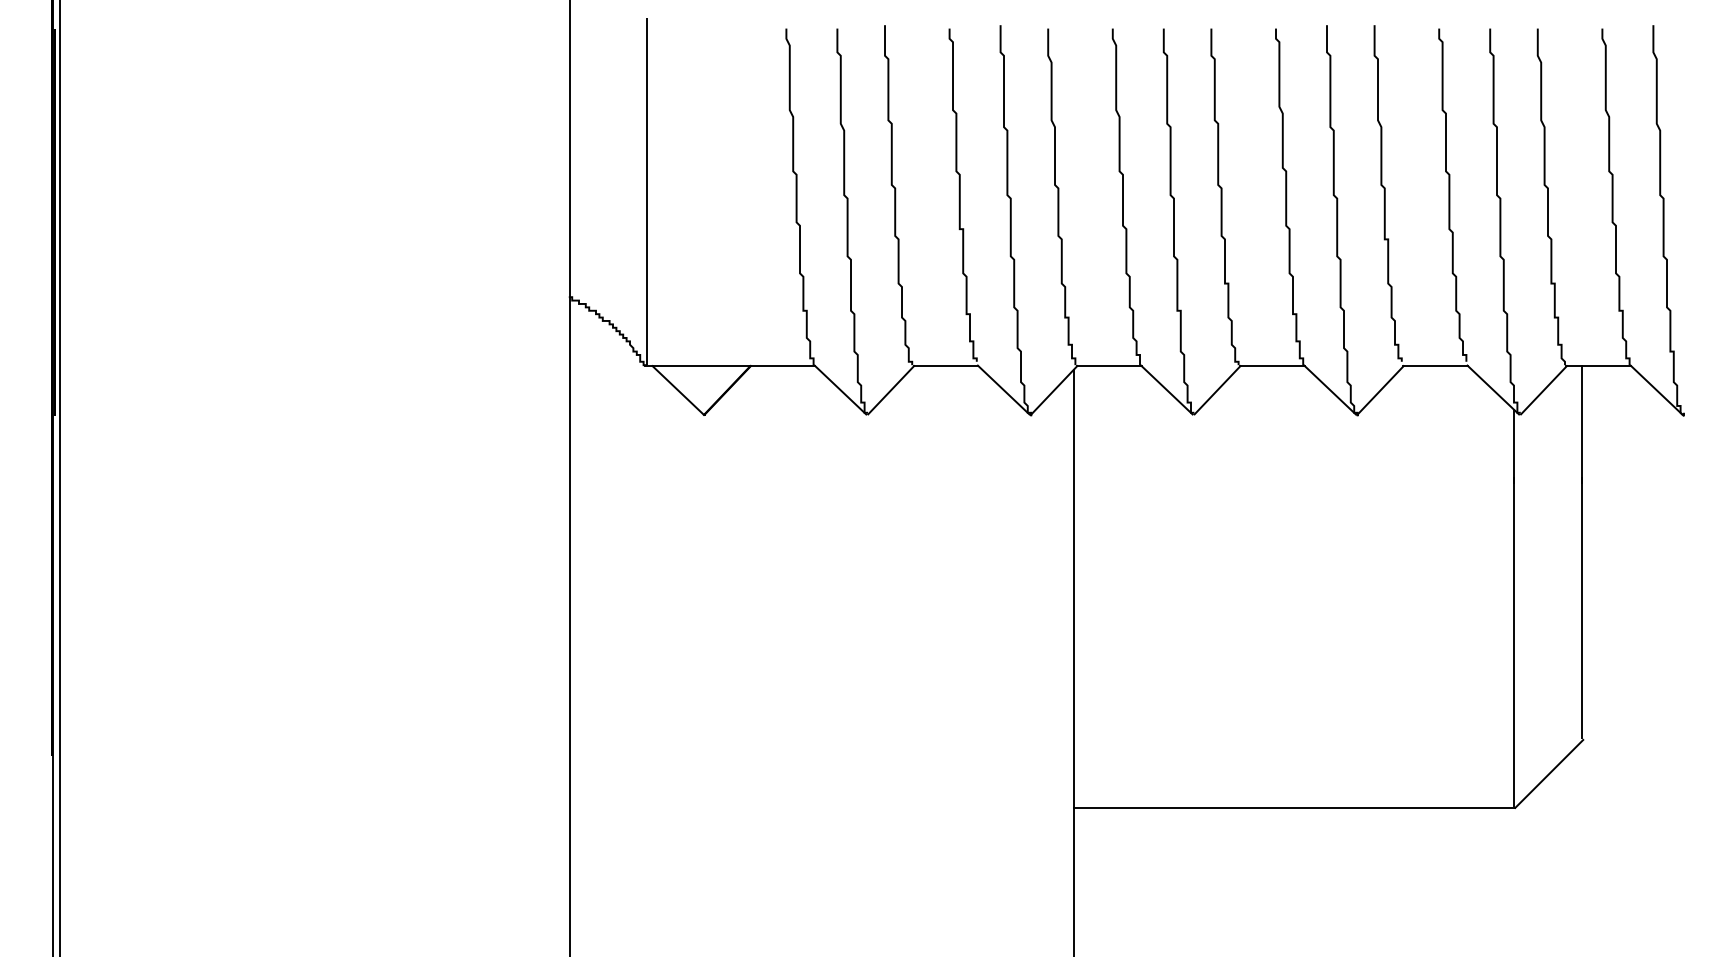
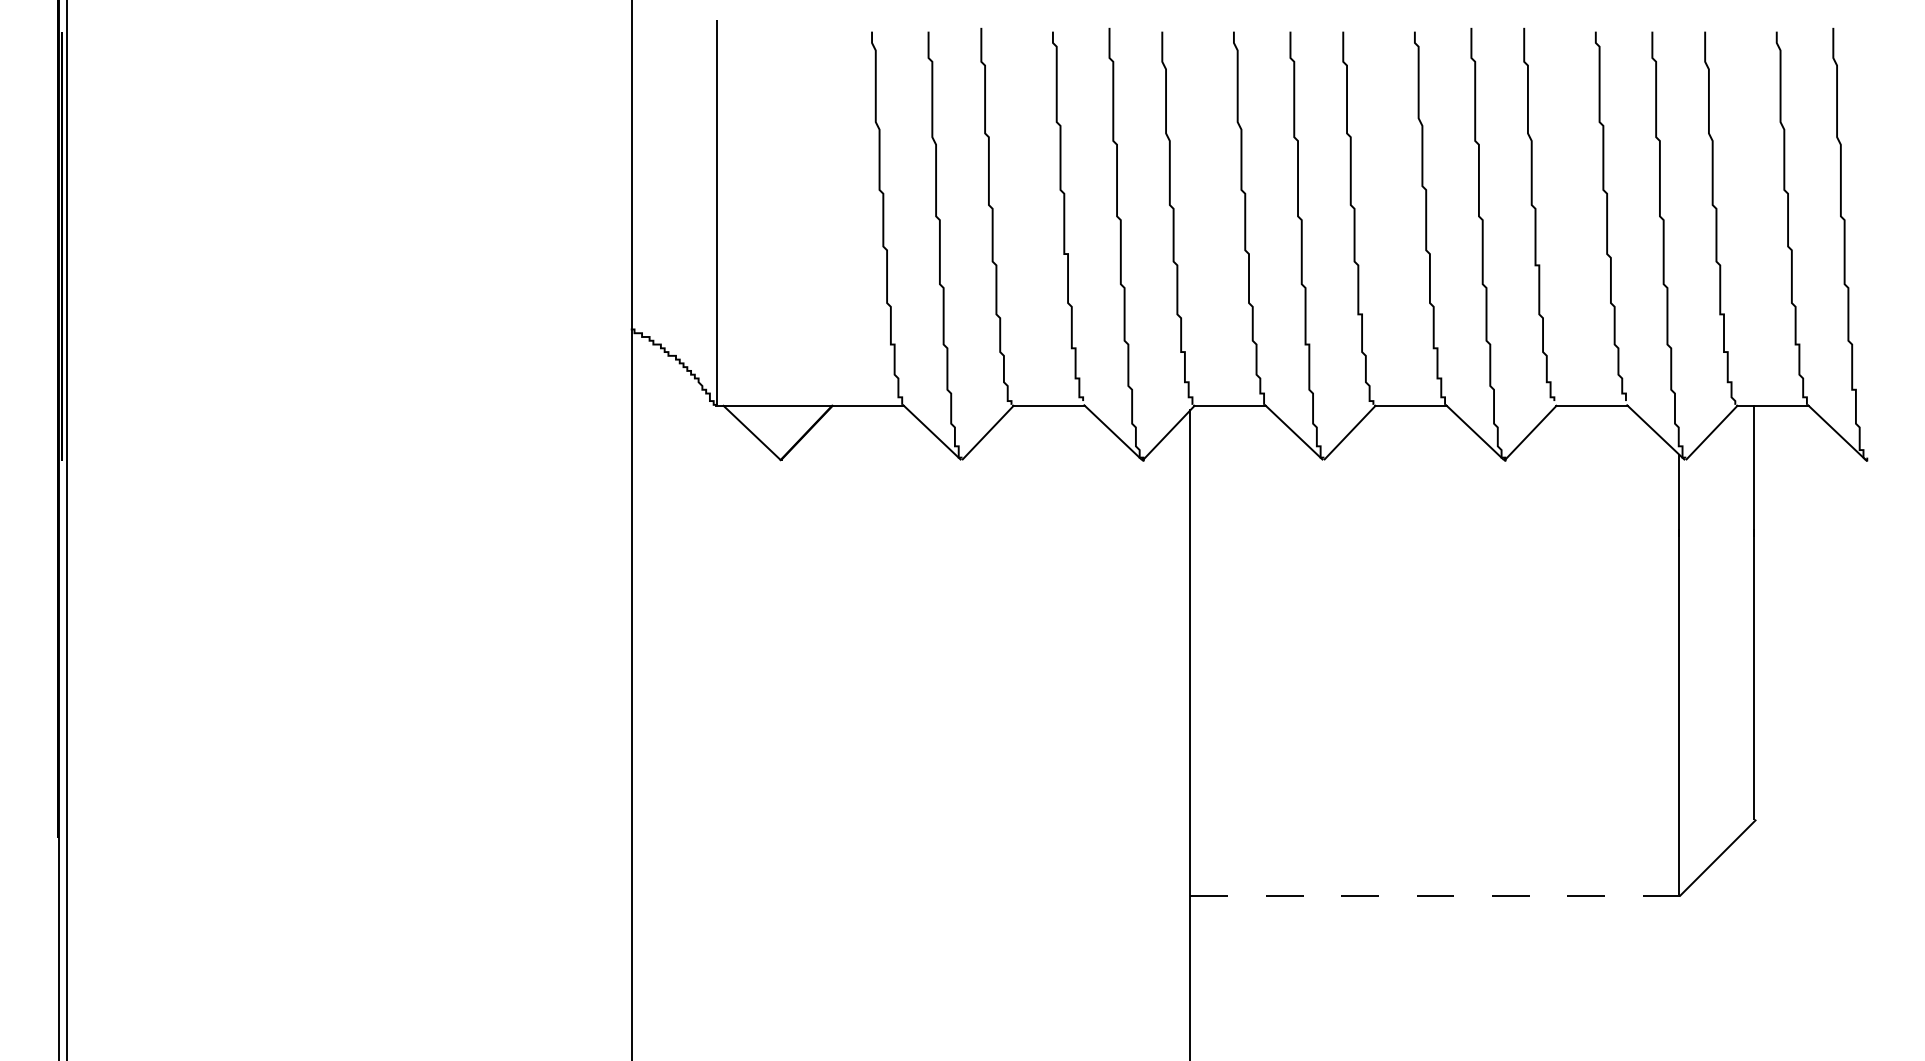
line: (1294, 807) -> (1435, 895), solid -> dashed

